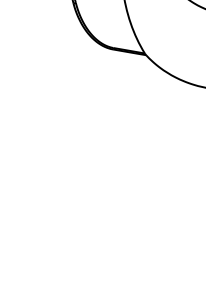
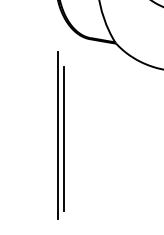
line: (73, 170) -> (58, 135), added
line: (79, 174) -> (63, 138), added

